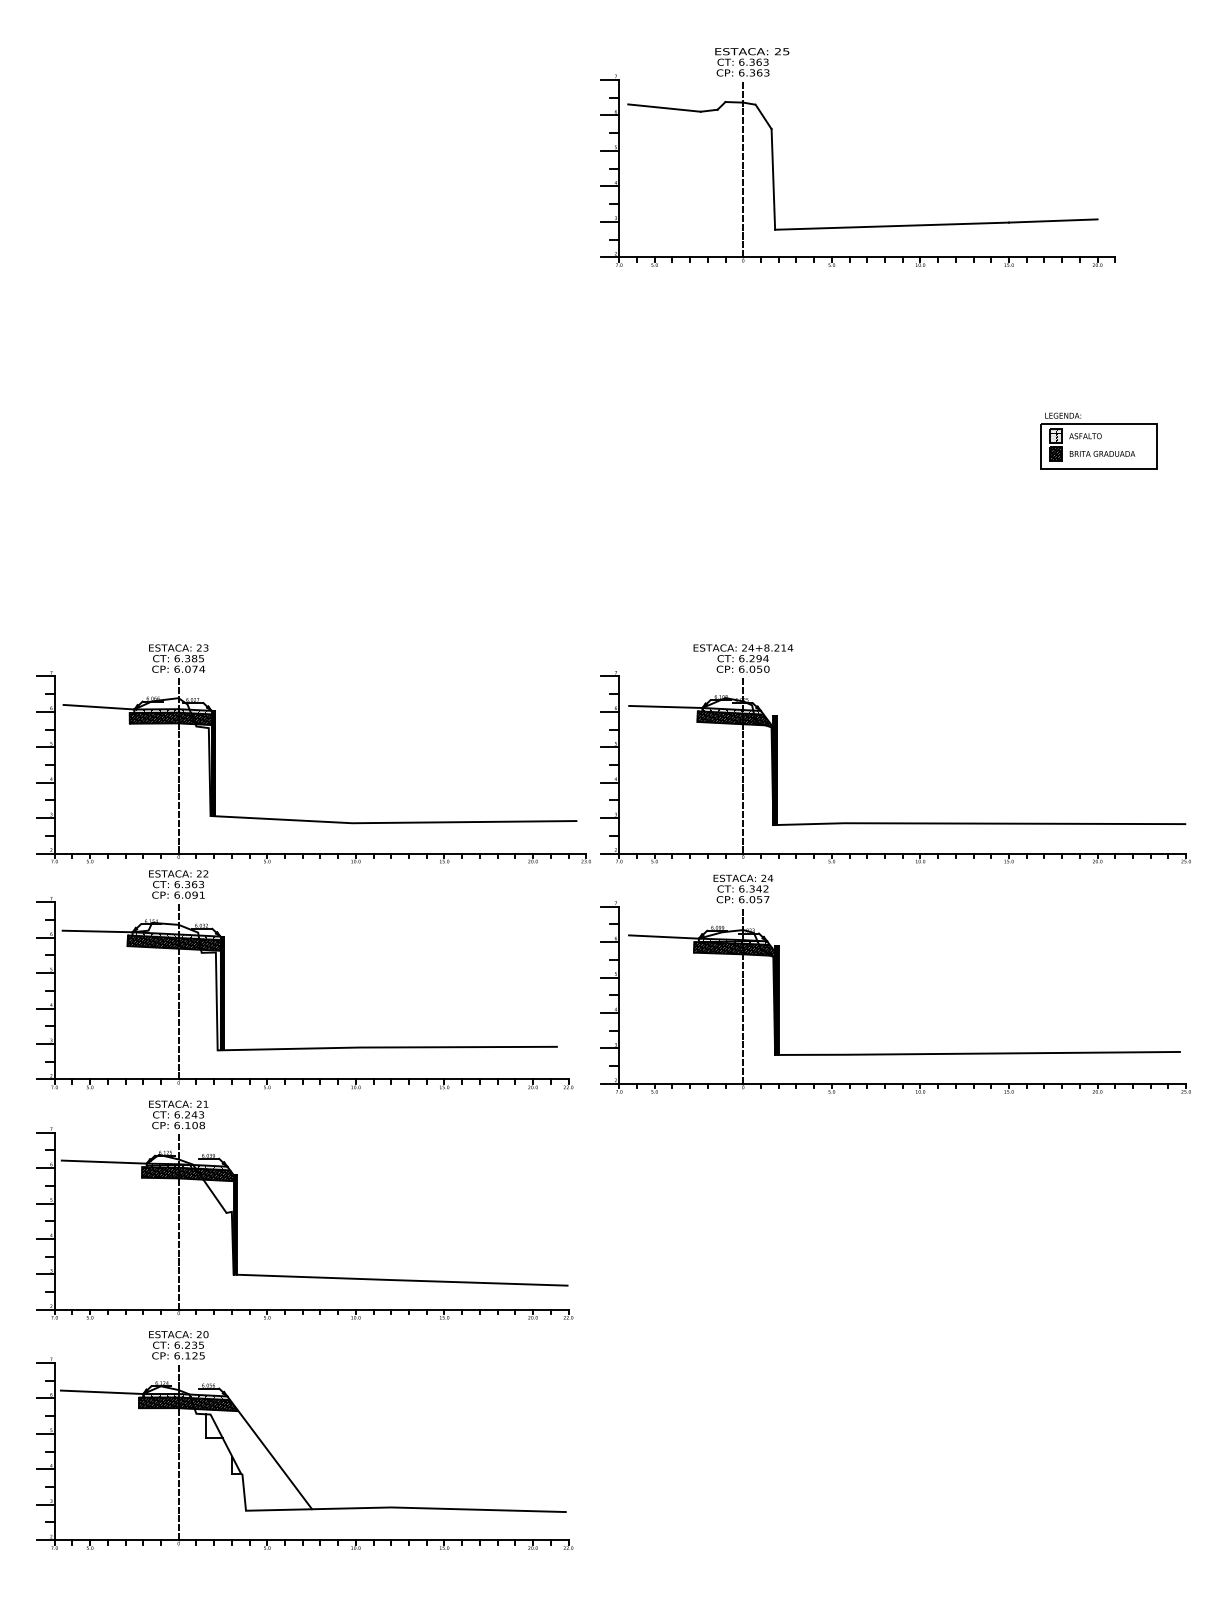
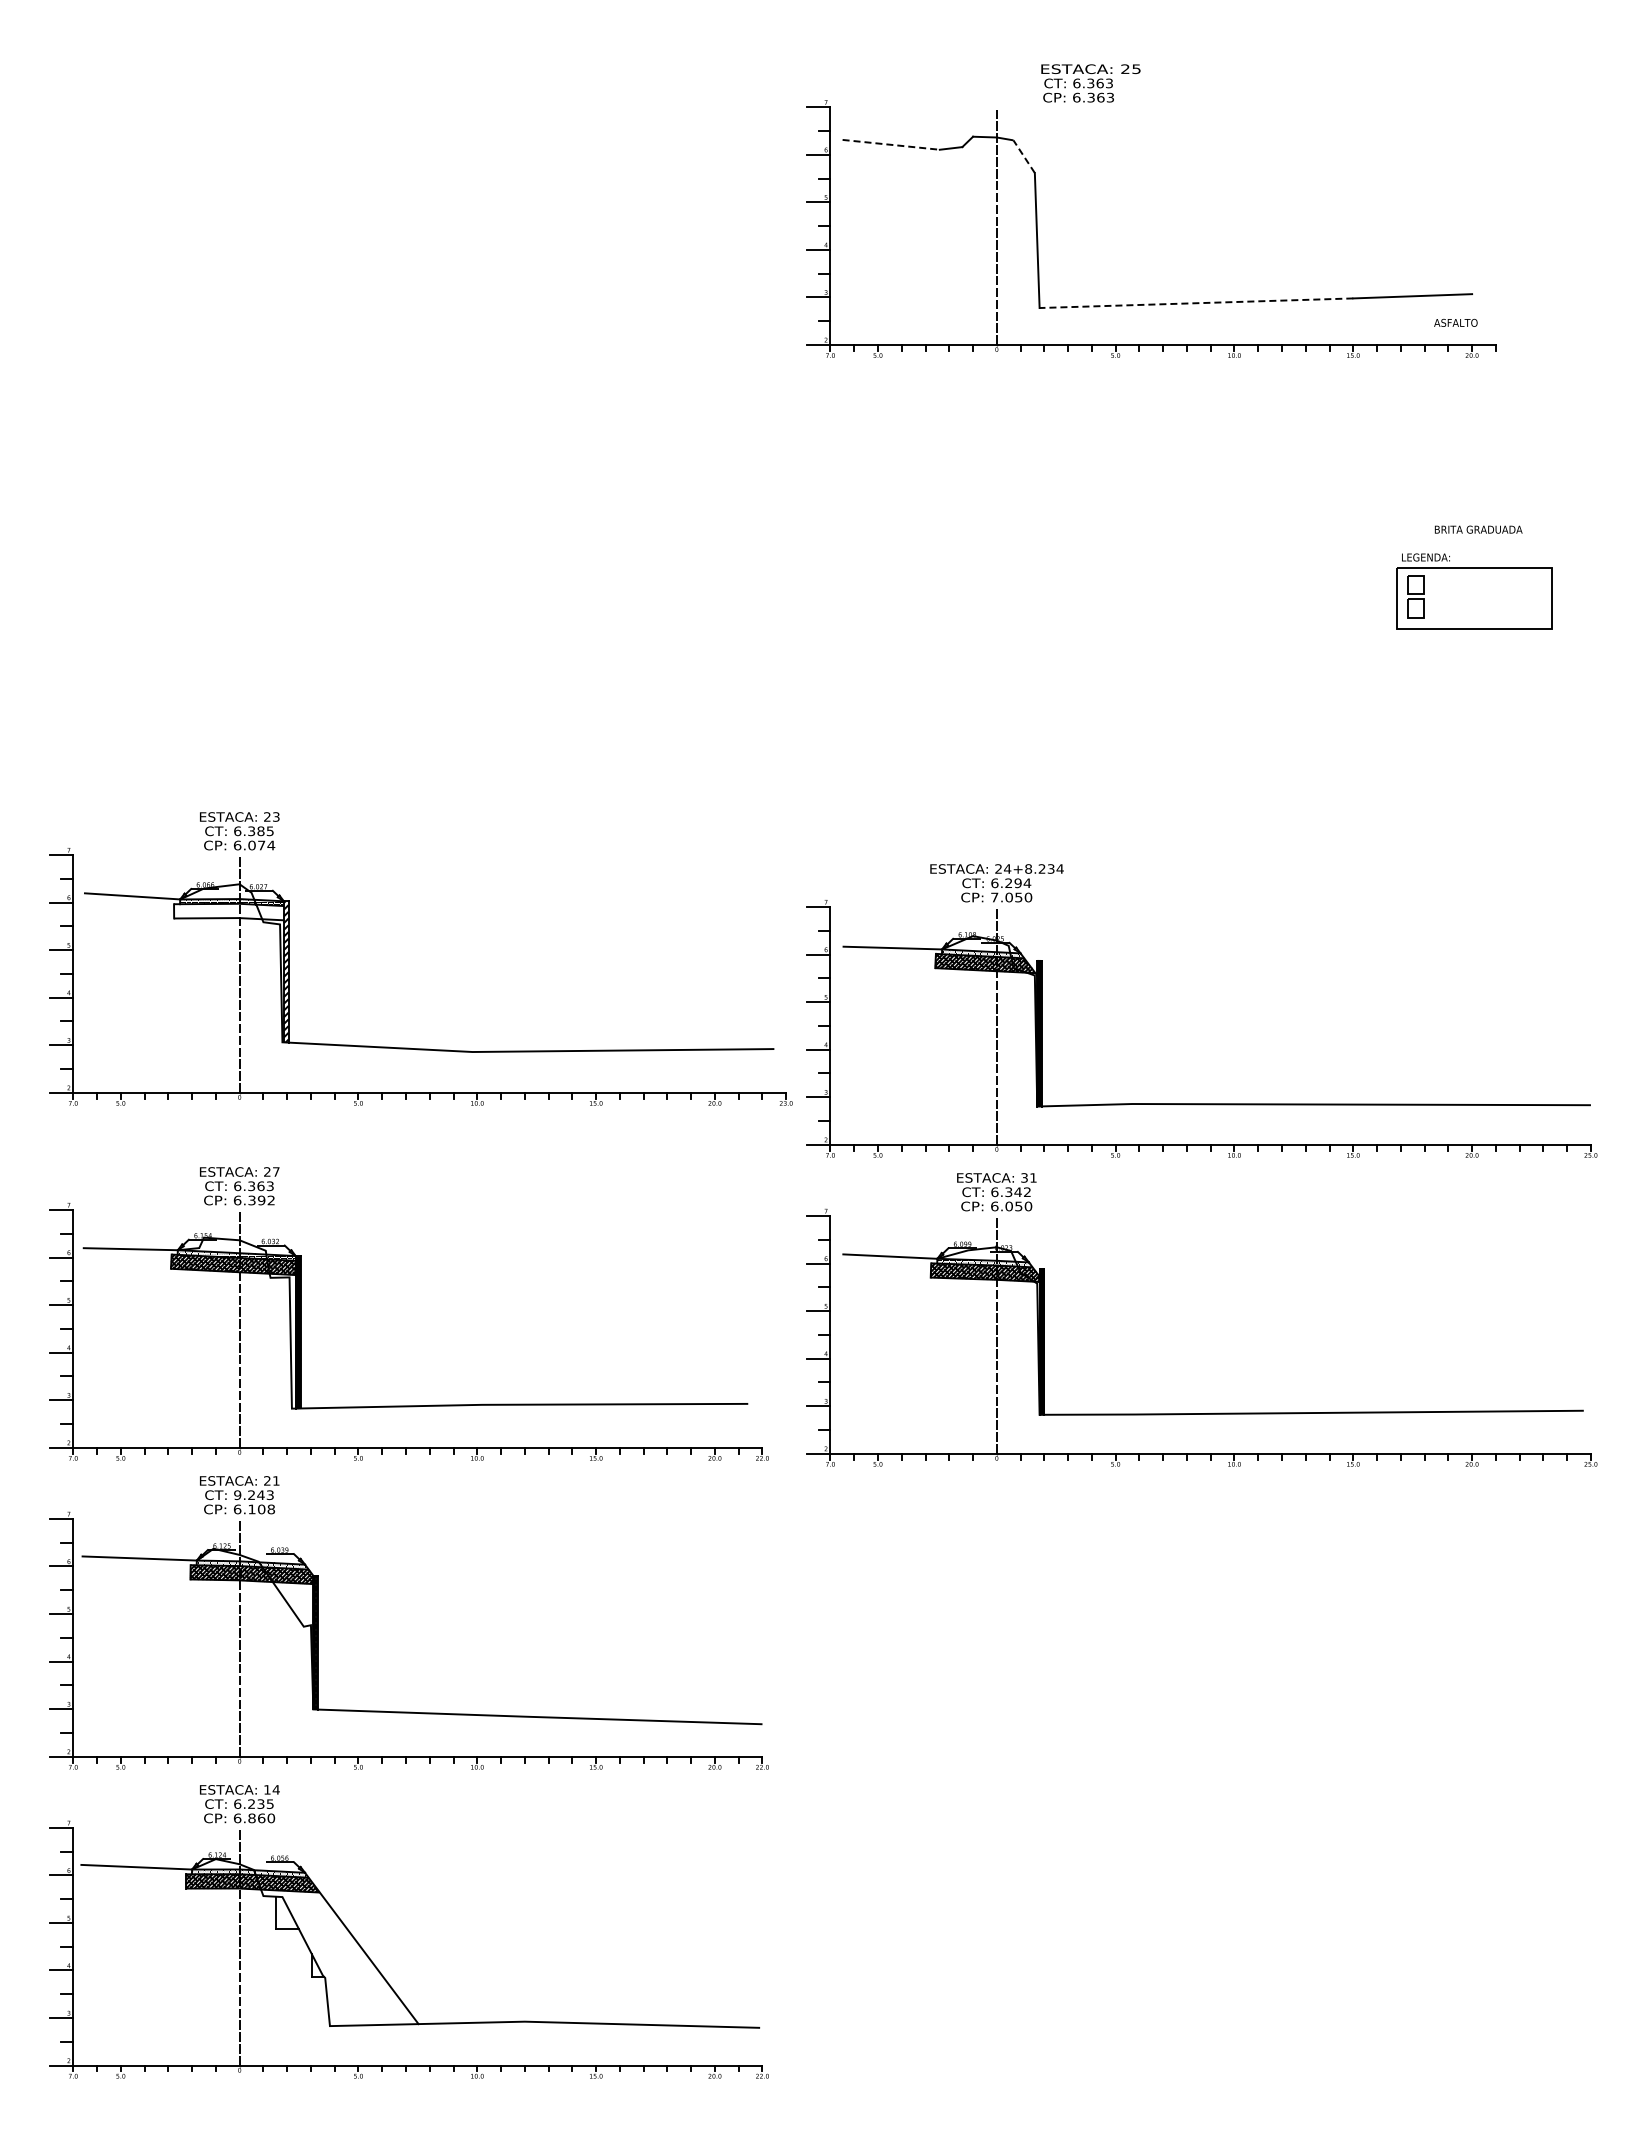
text: (751, 62) -> (1090, 83), moved
line: (664, 107) -> (891, 144), solid -> dashed
line: (763, 116) -> (1024, 156), solid -> dashed
line: (892, 226) -> (1196, 303), solid -> dashed
text: (1085, 435) -> (1455, 322), moved
hatch: (1055, 436) -> (1415, 585), removed
hatch: (1055, 453) -> (1415, 608), removed
text: (1102, 453) -> (1478, 529), moved
text: (783, 647) -> (1050, 868), 24+8.214 -> 24+8.234
text: (741, 669) -> (994, 897), 6.050 -> 7.050
part: (305, 819) -> (409, 1047), moved
text: (206, 873) -> (276, 1171), 22 -> 27
text: (767, 878) -> (1029, 1177), 24 -> 31
text: (194, 895) -> (261, 1200), 6.091 -> 6.392
text: (766, 899) -> (1028, 1206), 6.057 -> 6.050
text: (177, 1115) -> (237, 1495), 6.243 -> 9.243
text: (202, 1334) -> (271, 1789), 20 -> 14
text: (194, 1355) -> (261, 1818), 6.125 -> 6.860

